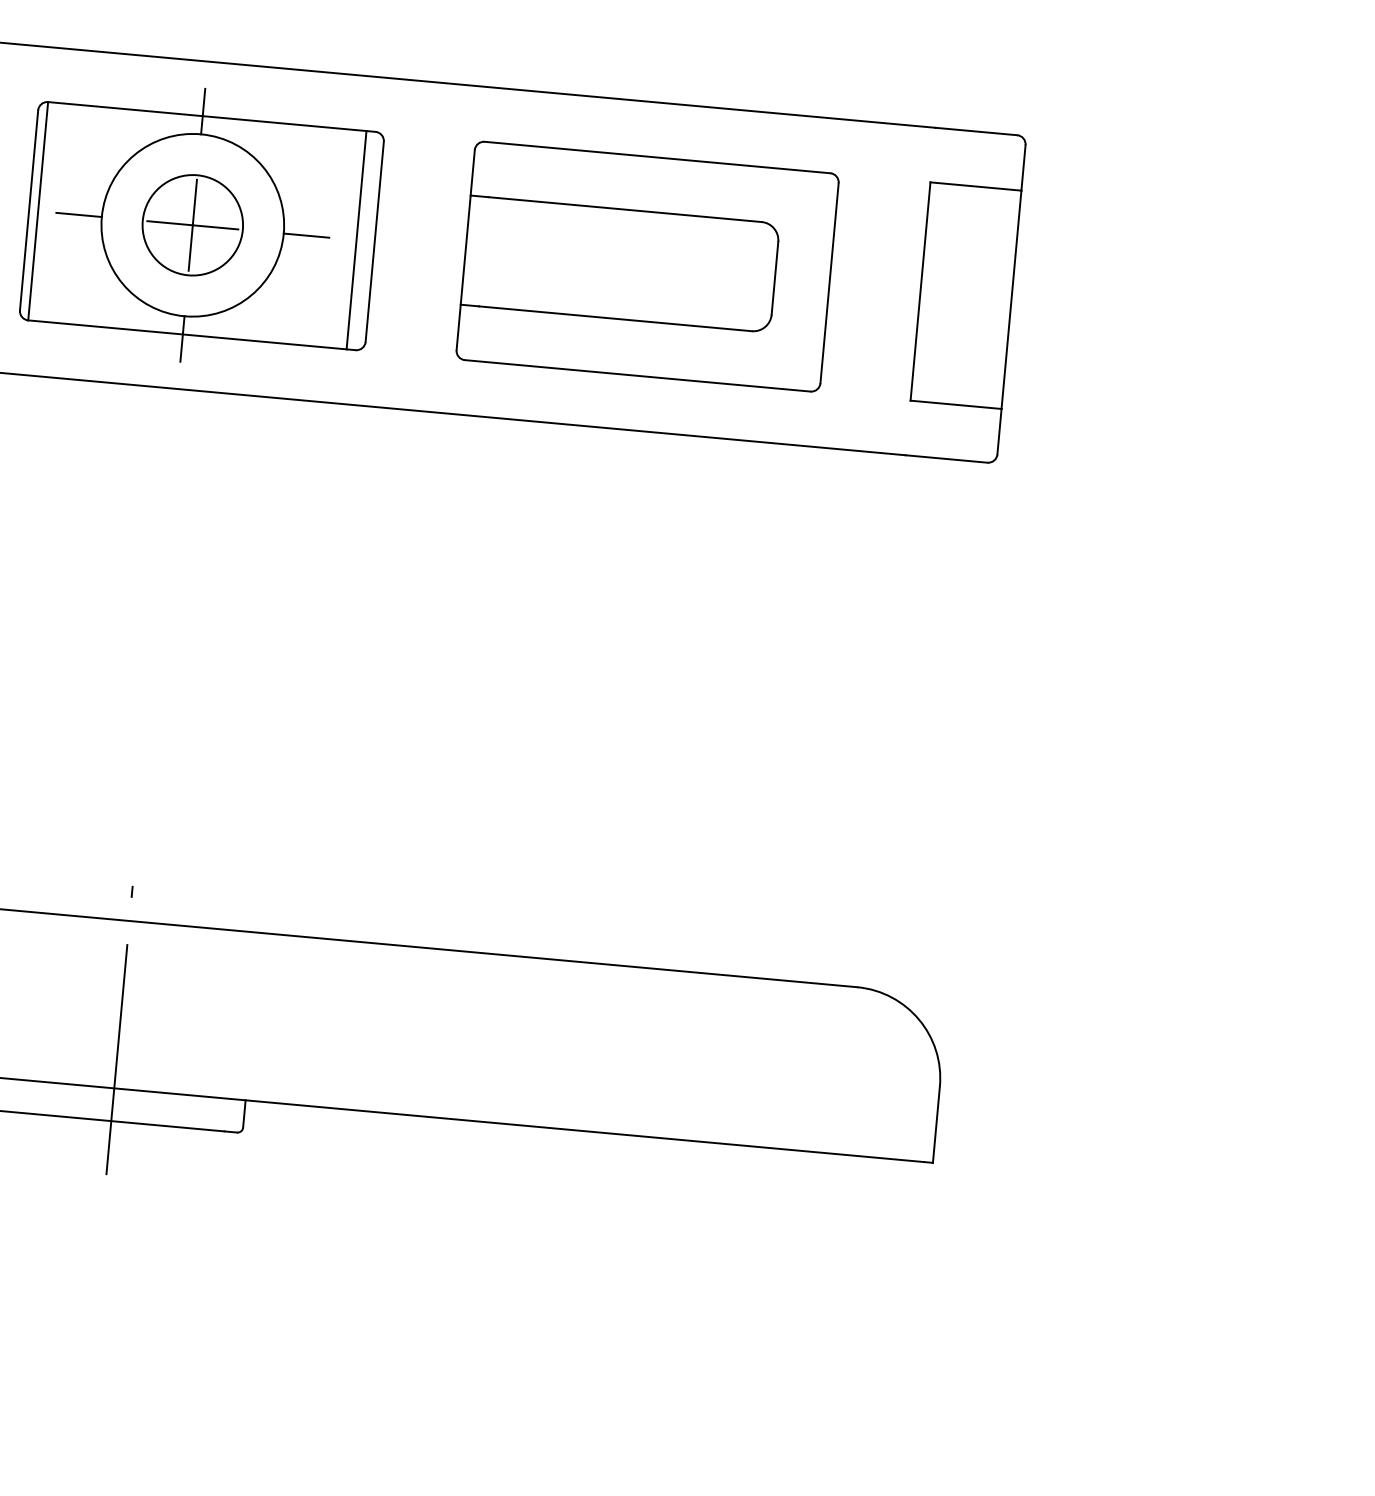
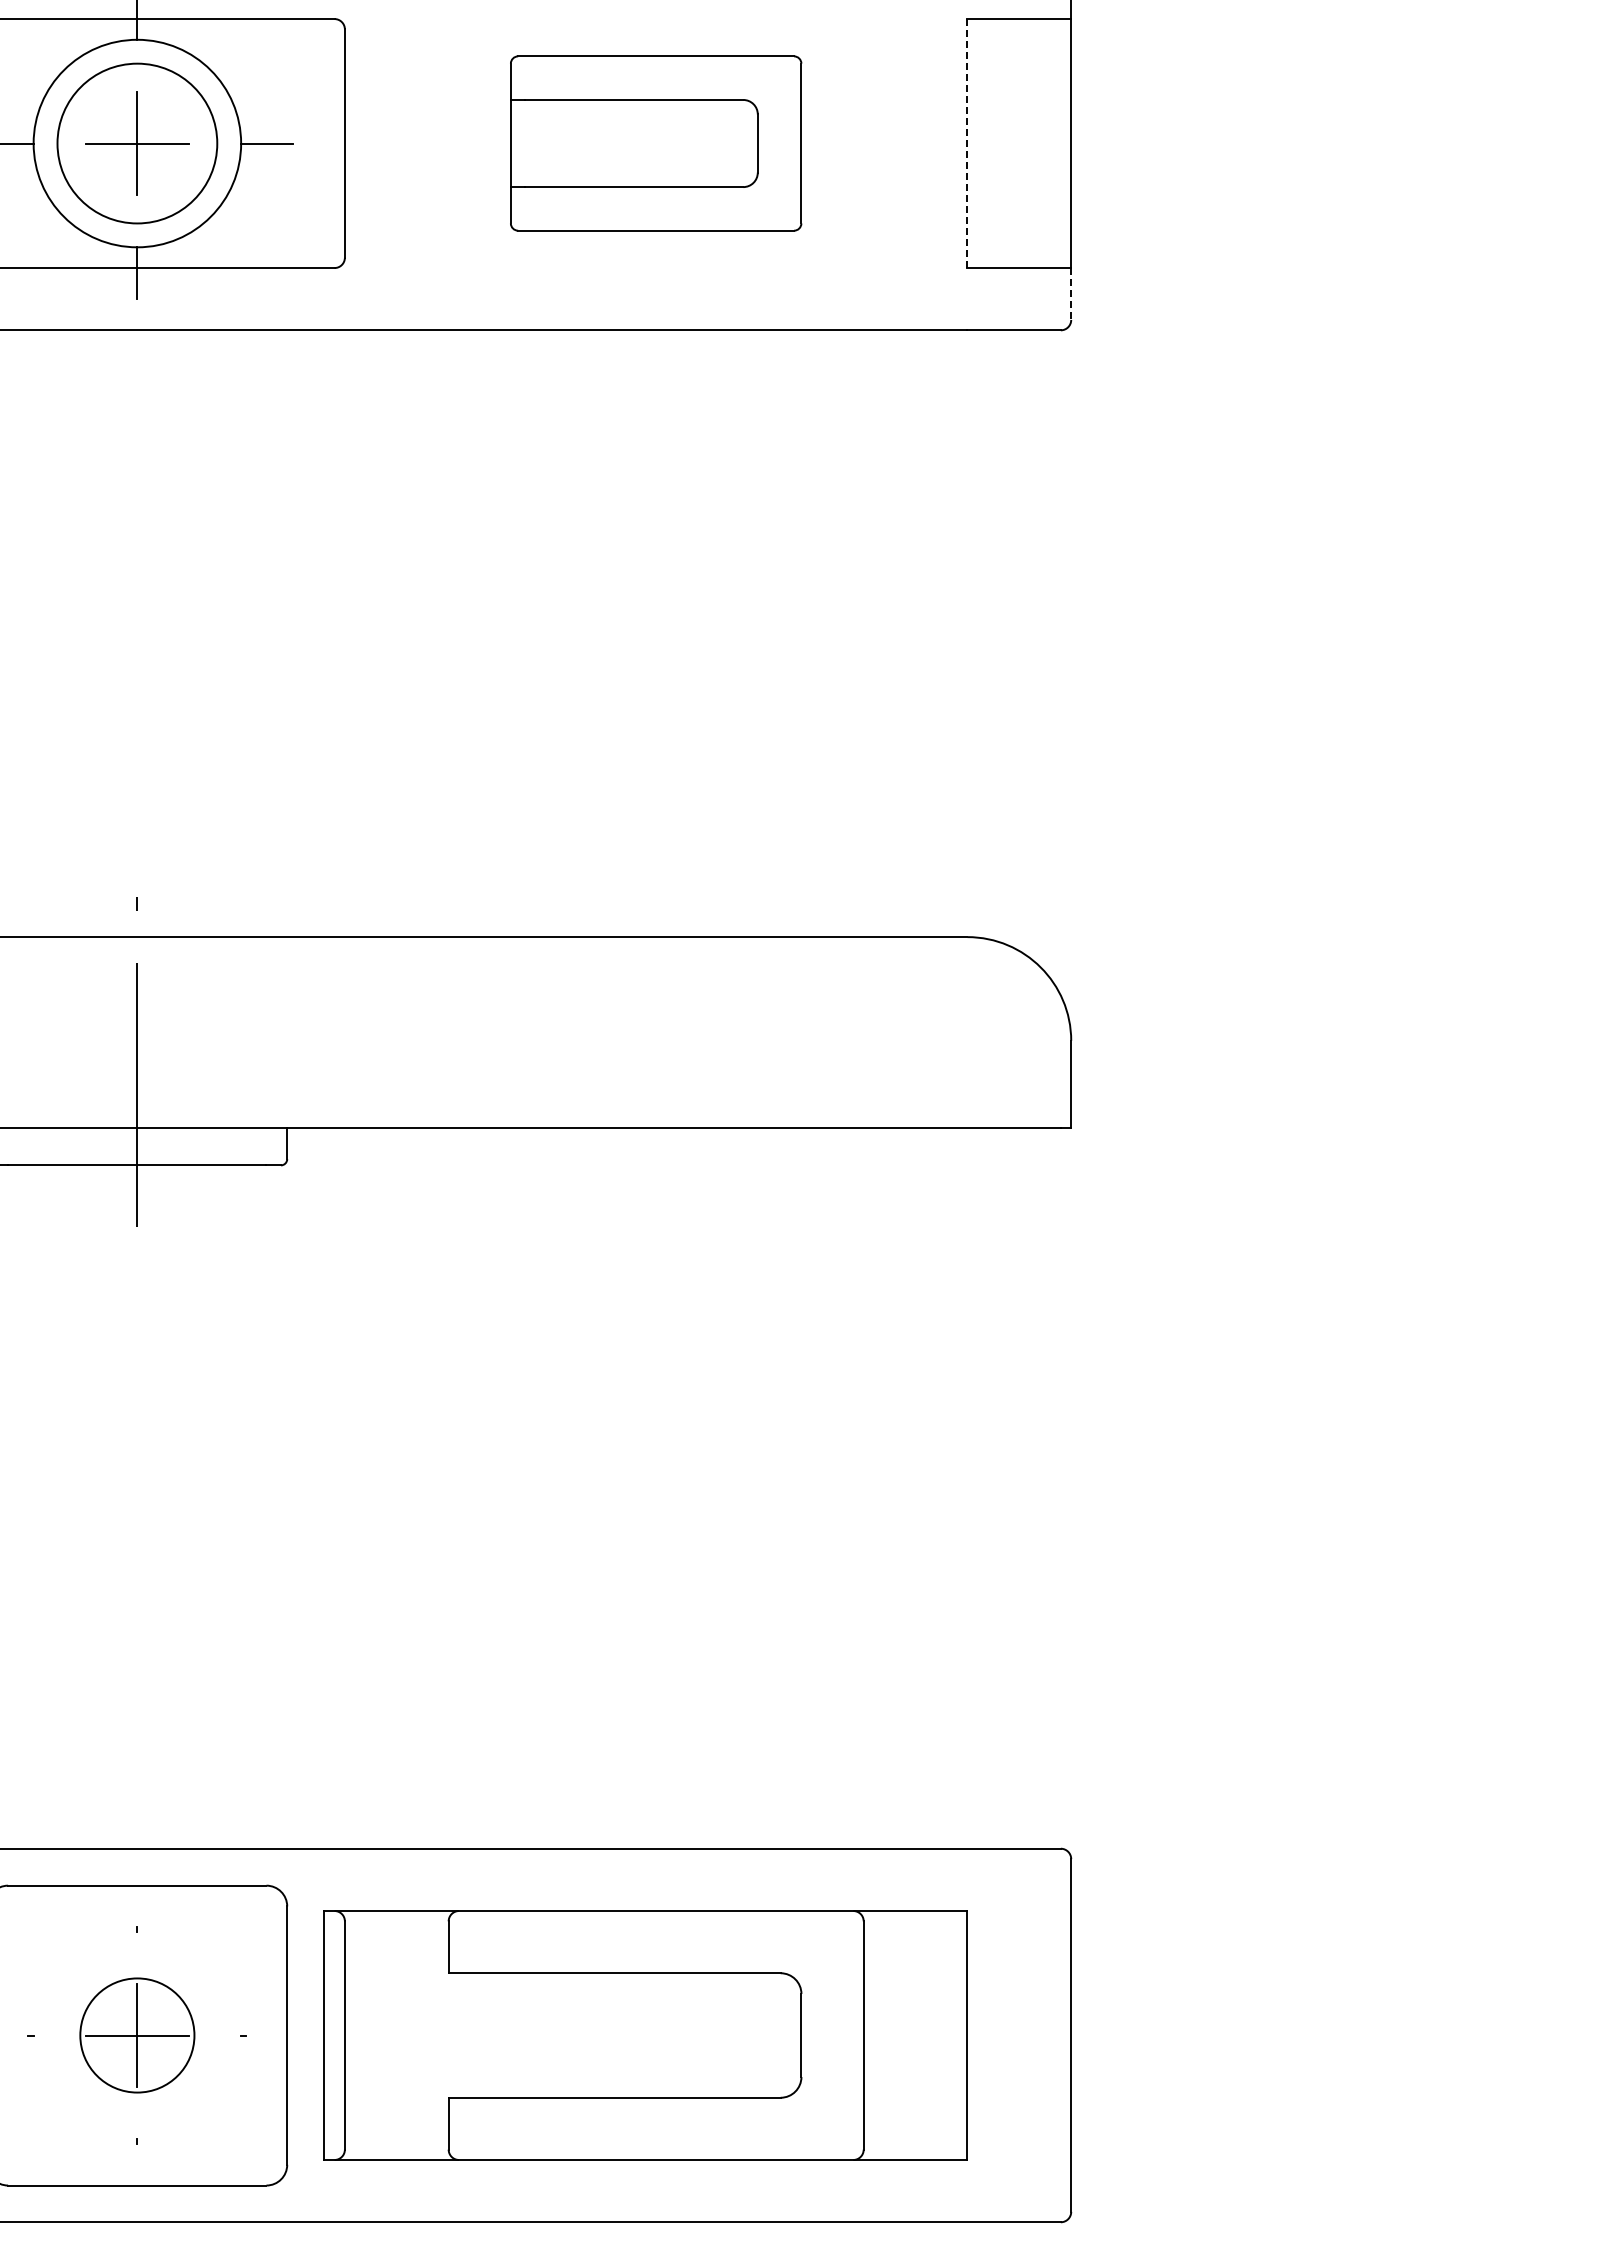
circle: (192, 225) -> (137, 143), size x1.4
line: (356, 240) -> (324, 143), removed
part: (647, 266) -> (655, 143), size x0.7
line: (920, 291) -> (967, 143), solid -> dashed
line: (999, 432) -> (1071, 294), solid -> dashed

